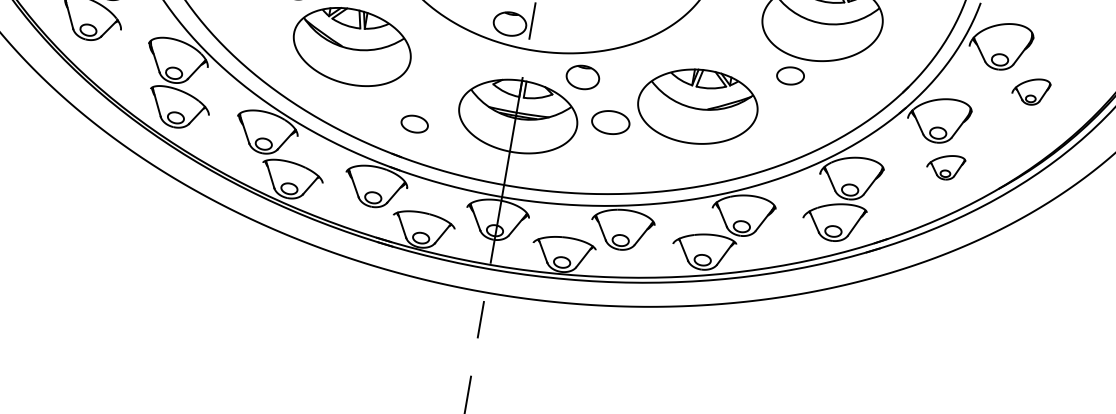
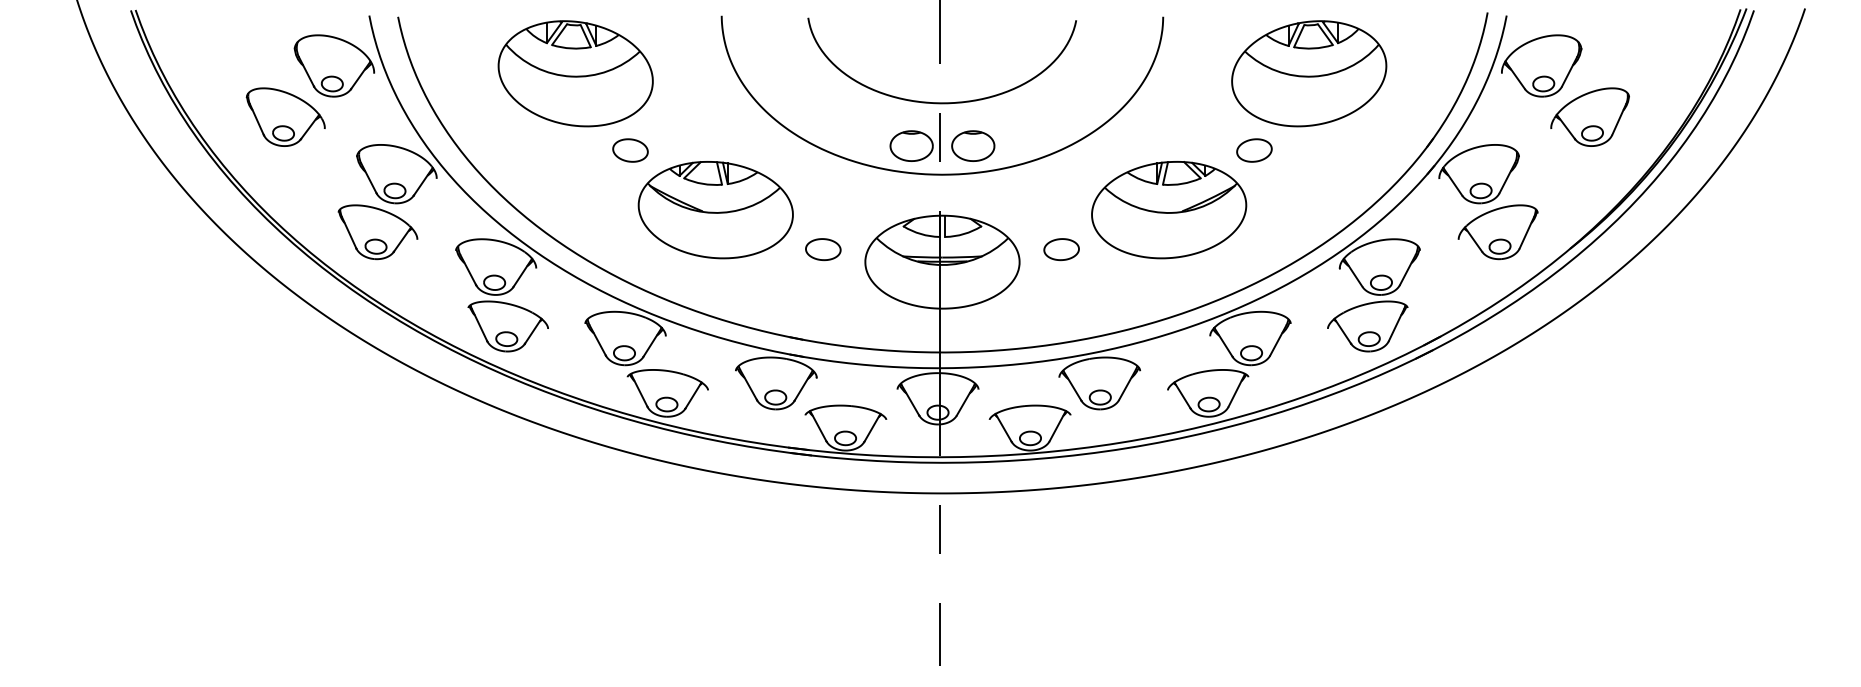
part: (790, 75) -> (1254, 150), moved
part: (583, 77) -> (973, 145), moved
part: (1030, 90) -> (1589, 116), size x1.67
part: (610, 122) -> (1061, 249), size x0.71
part: (414, 124) -> (823, 249), moved
part: (945, 167) -> (1497, 232), size x1.67

